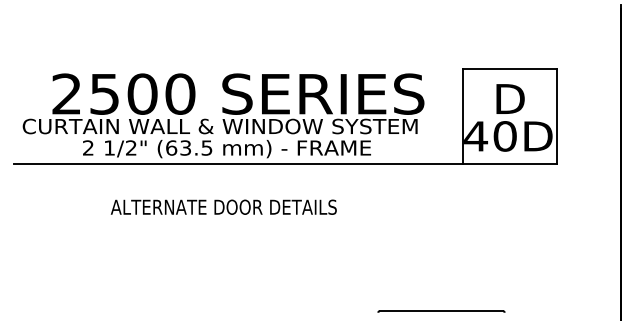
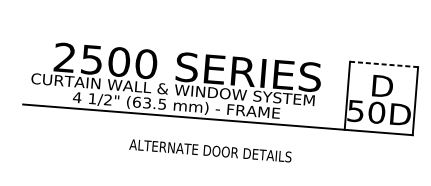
line: (510, 68) -> (384, 64), solid -> dashed
text: (476, 136) -> (356, 111), 40D -> 50D
text: (88, 147) -> (77, 97), 2 -> 4
text: (223, 206) -> (210, 150), moved

